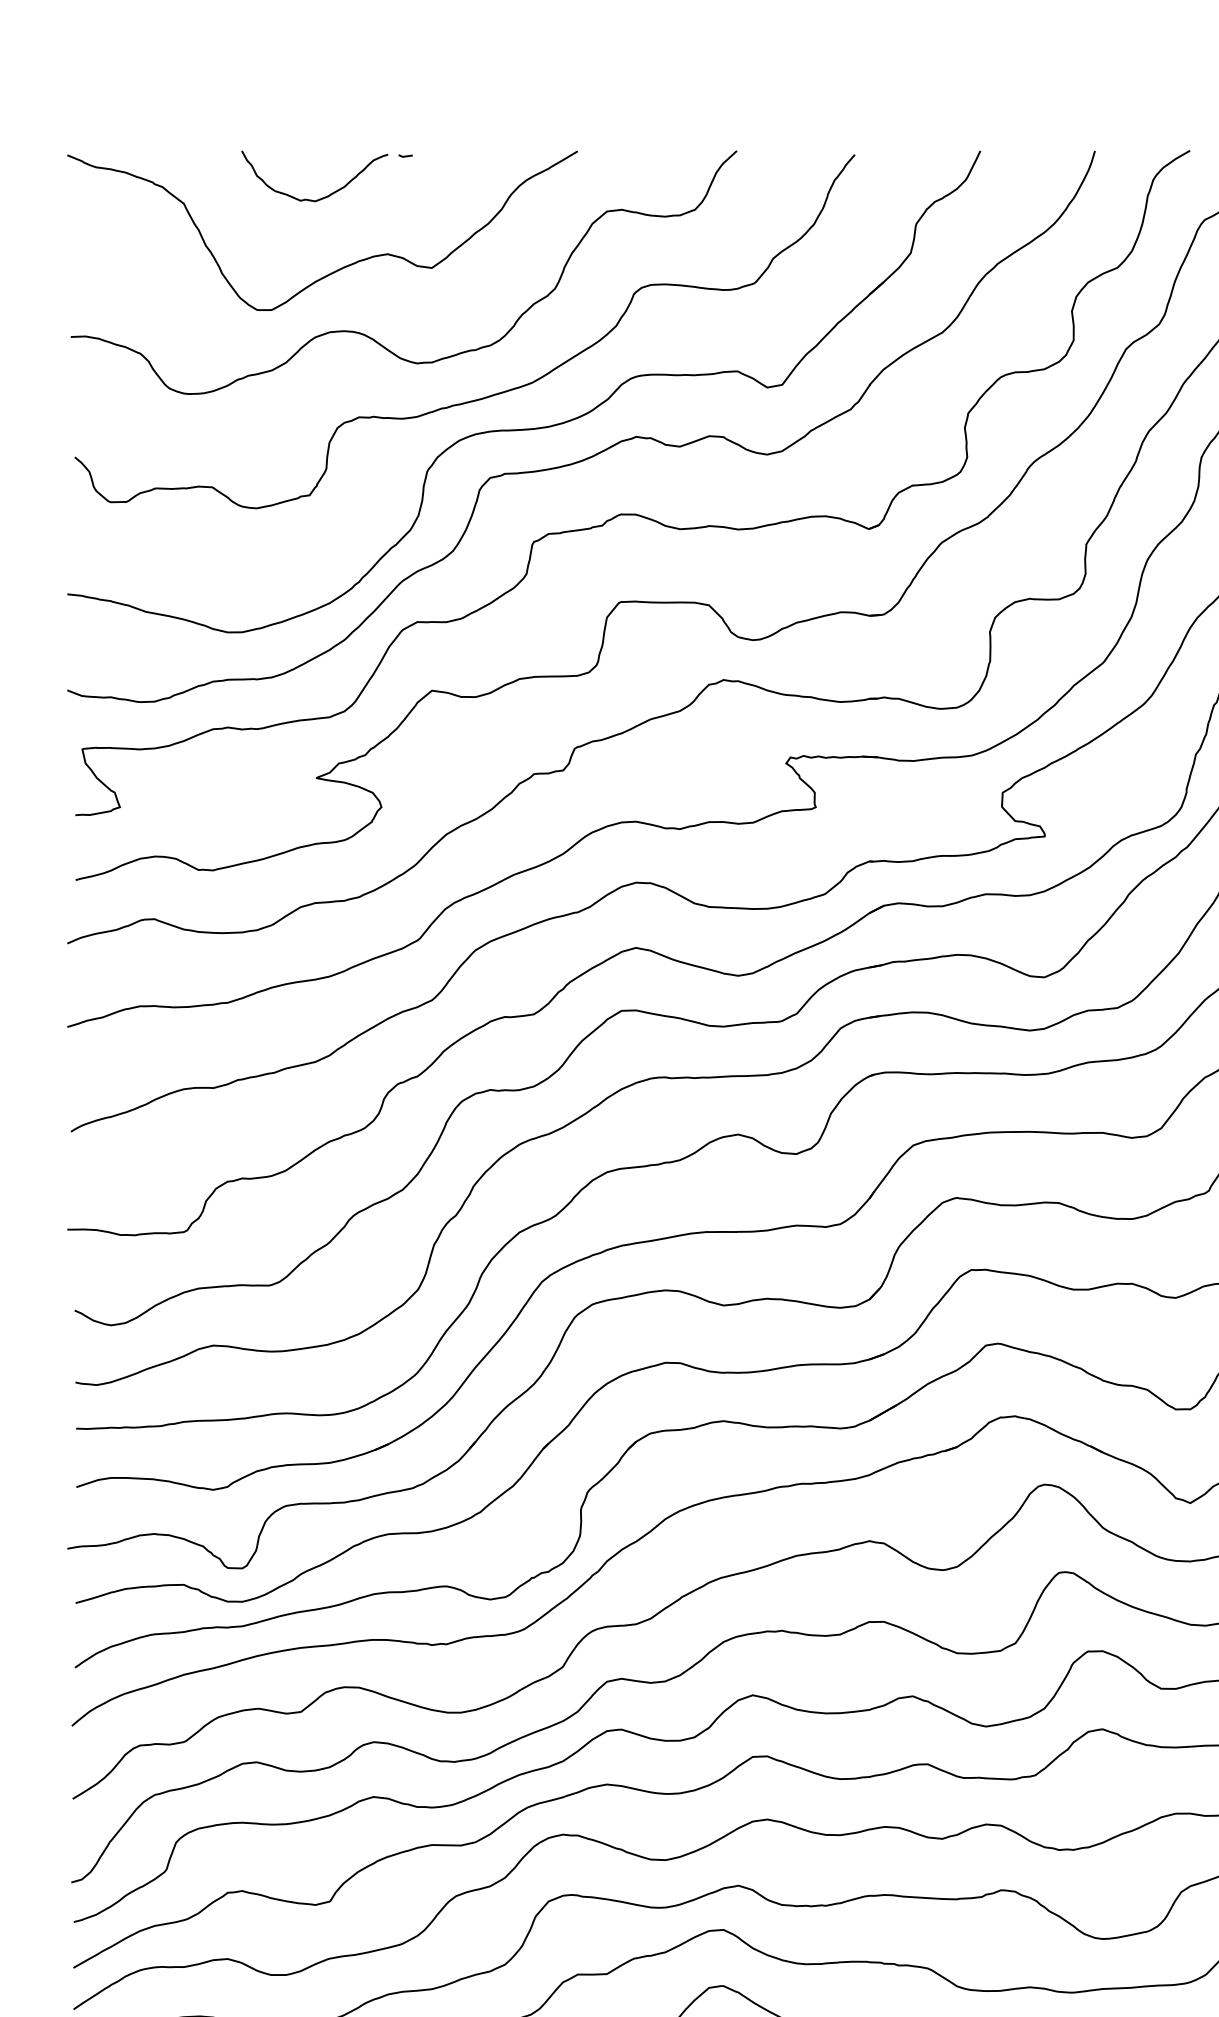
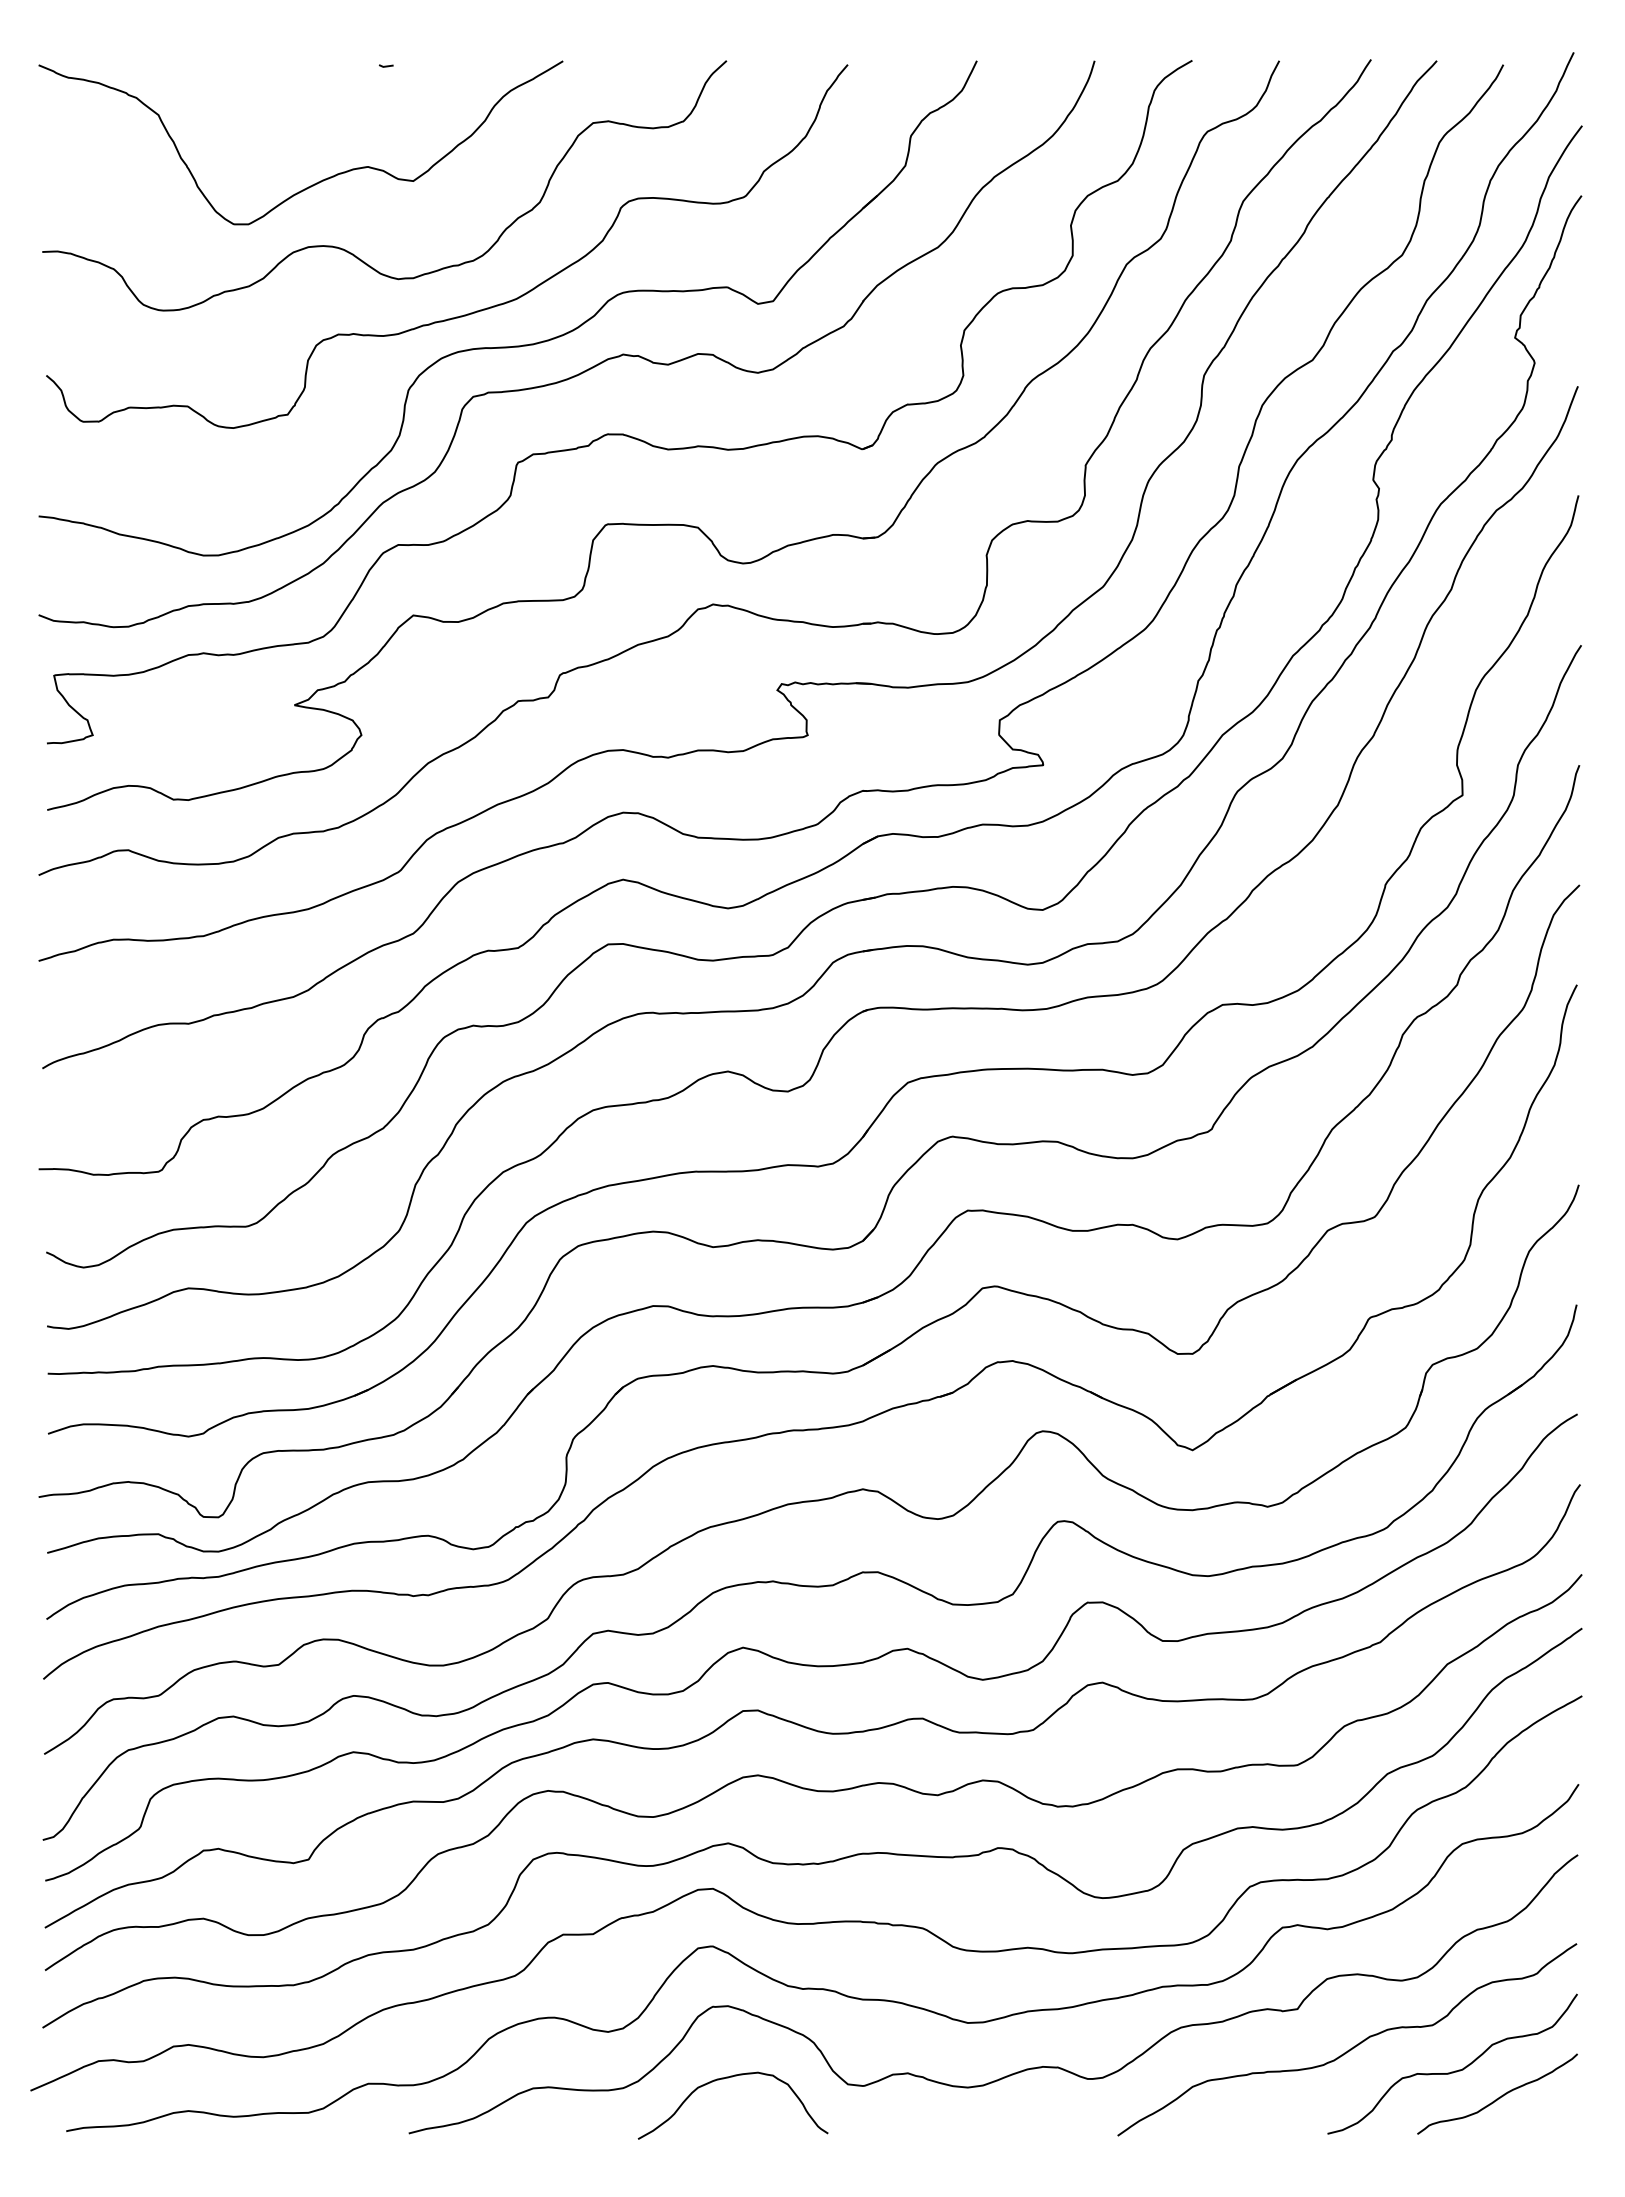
curve: (325, 196) -> (303, 107), removed

